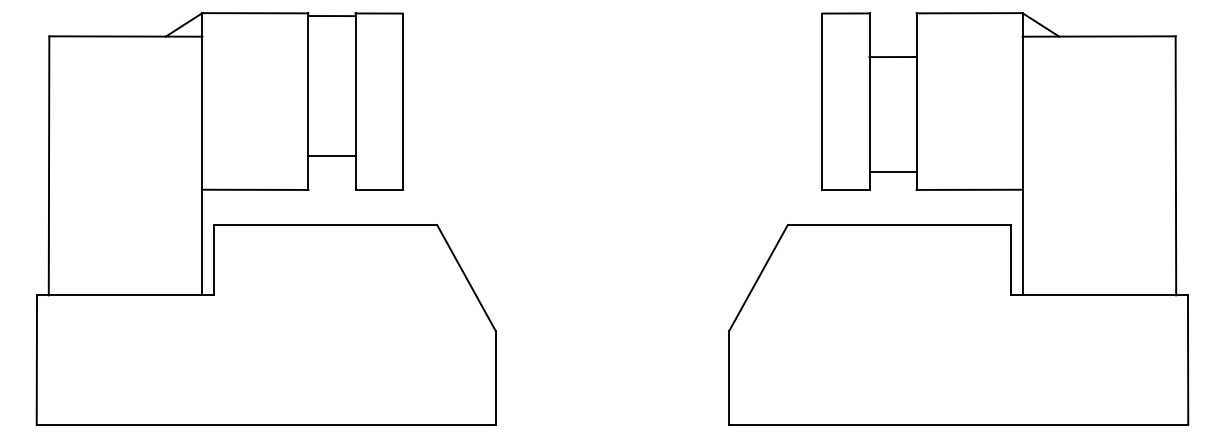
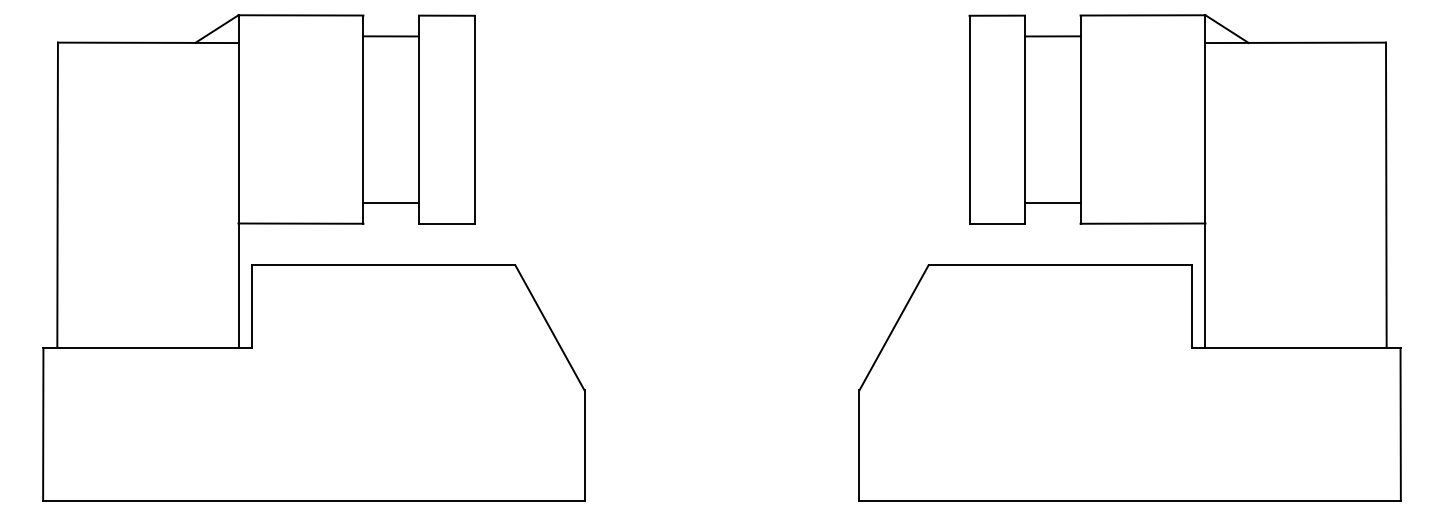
line: (331, 16) -> (390, 36), moved
line: (892, 57) -> (1052, 36), moved
line: (331, 156) -> (390, 203), moved

